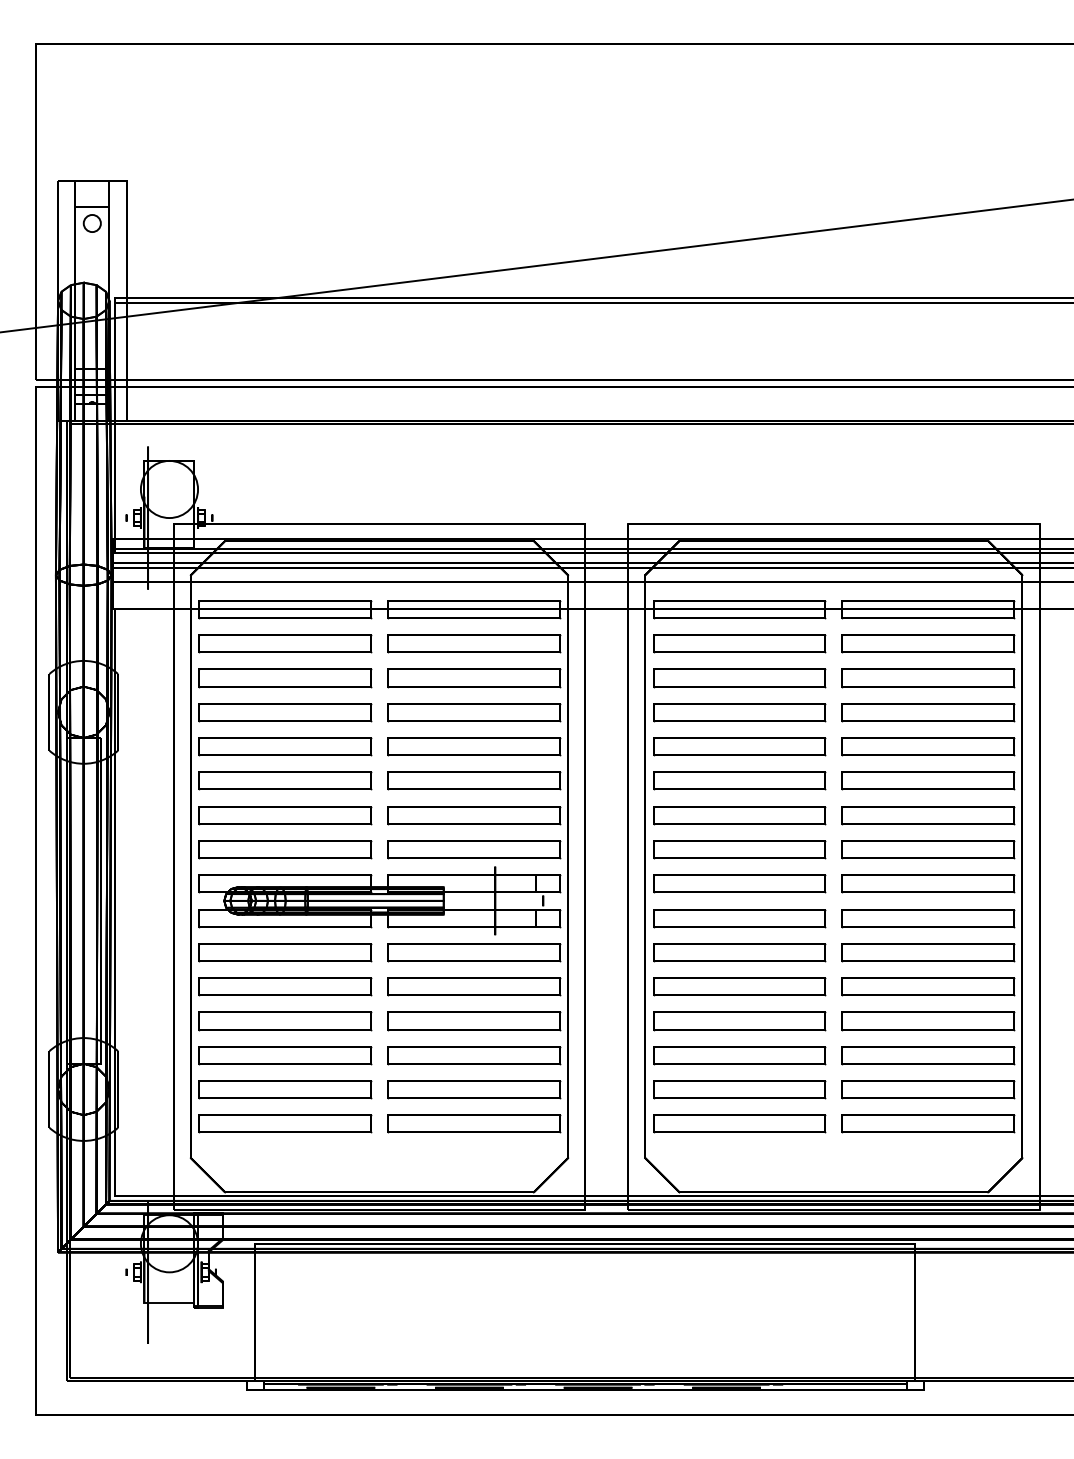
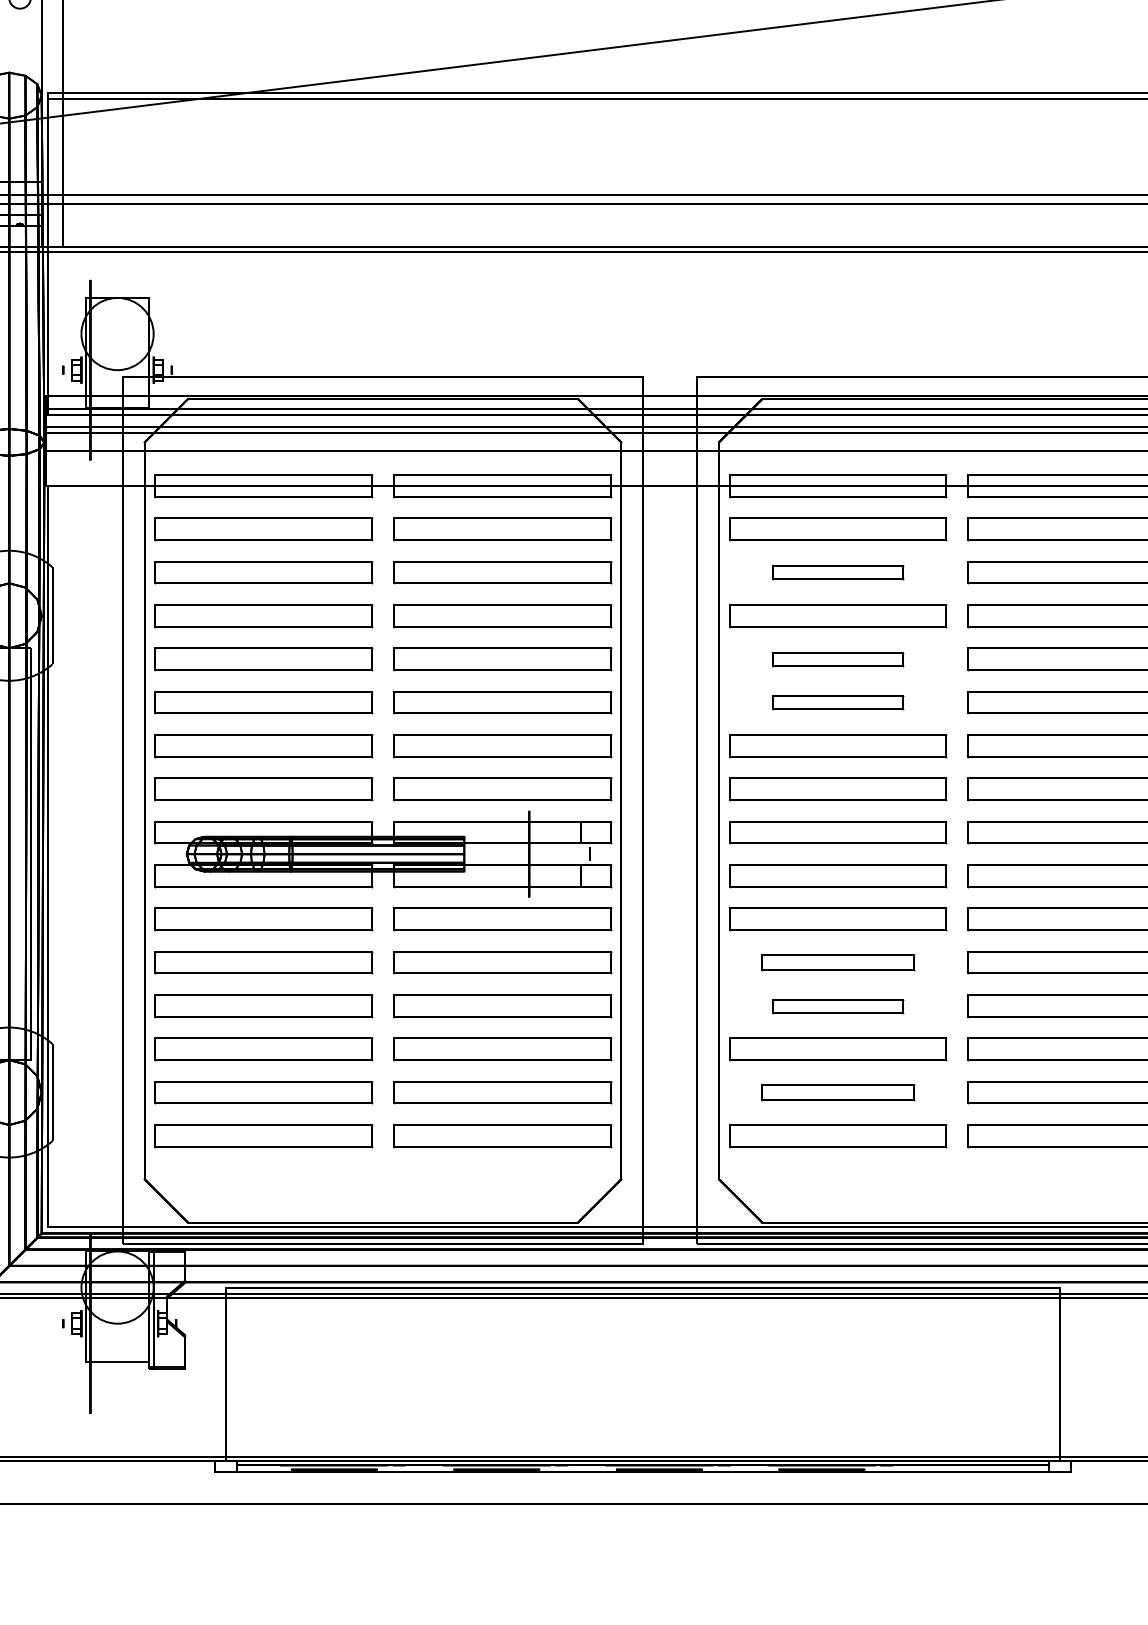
part: (739, 678) -> (838, 573), size x0.6
part: (739, 746) -> (838, 658), size x0.6
part: (739, 780) -> (838, 701), size x0.6
part: (739, 986) -> (838, 962), size x0.7
part: (739, 1021) -> (838, 1006), size x0.6
part: (739, 1089) -> (838, 1092), size x0.7

